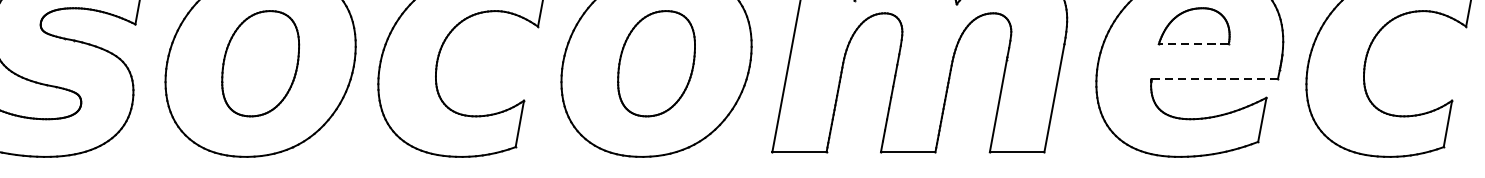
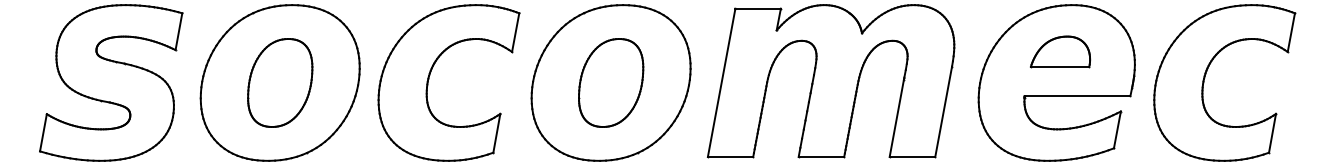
line: (1193, 43) -> (1059, 66), dashed -> solid
line: (1214, 78) -> (1077, 95), dashed -> solid

